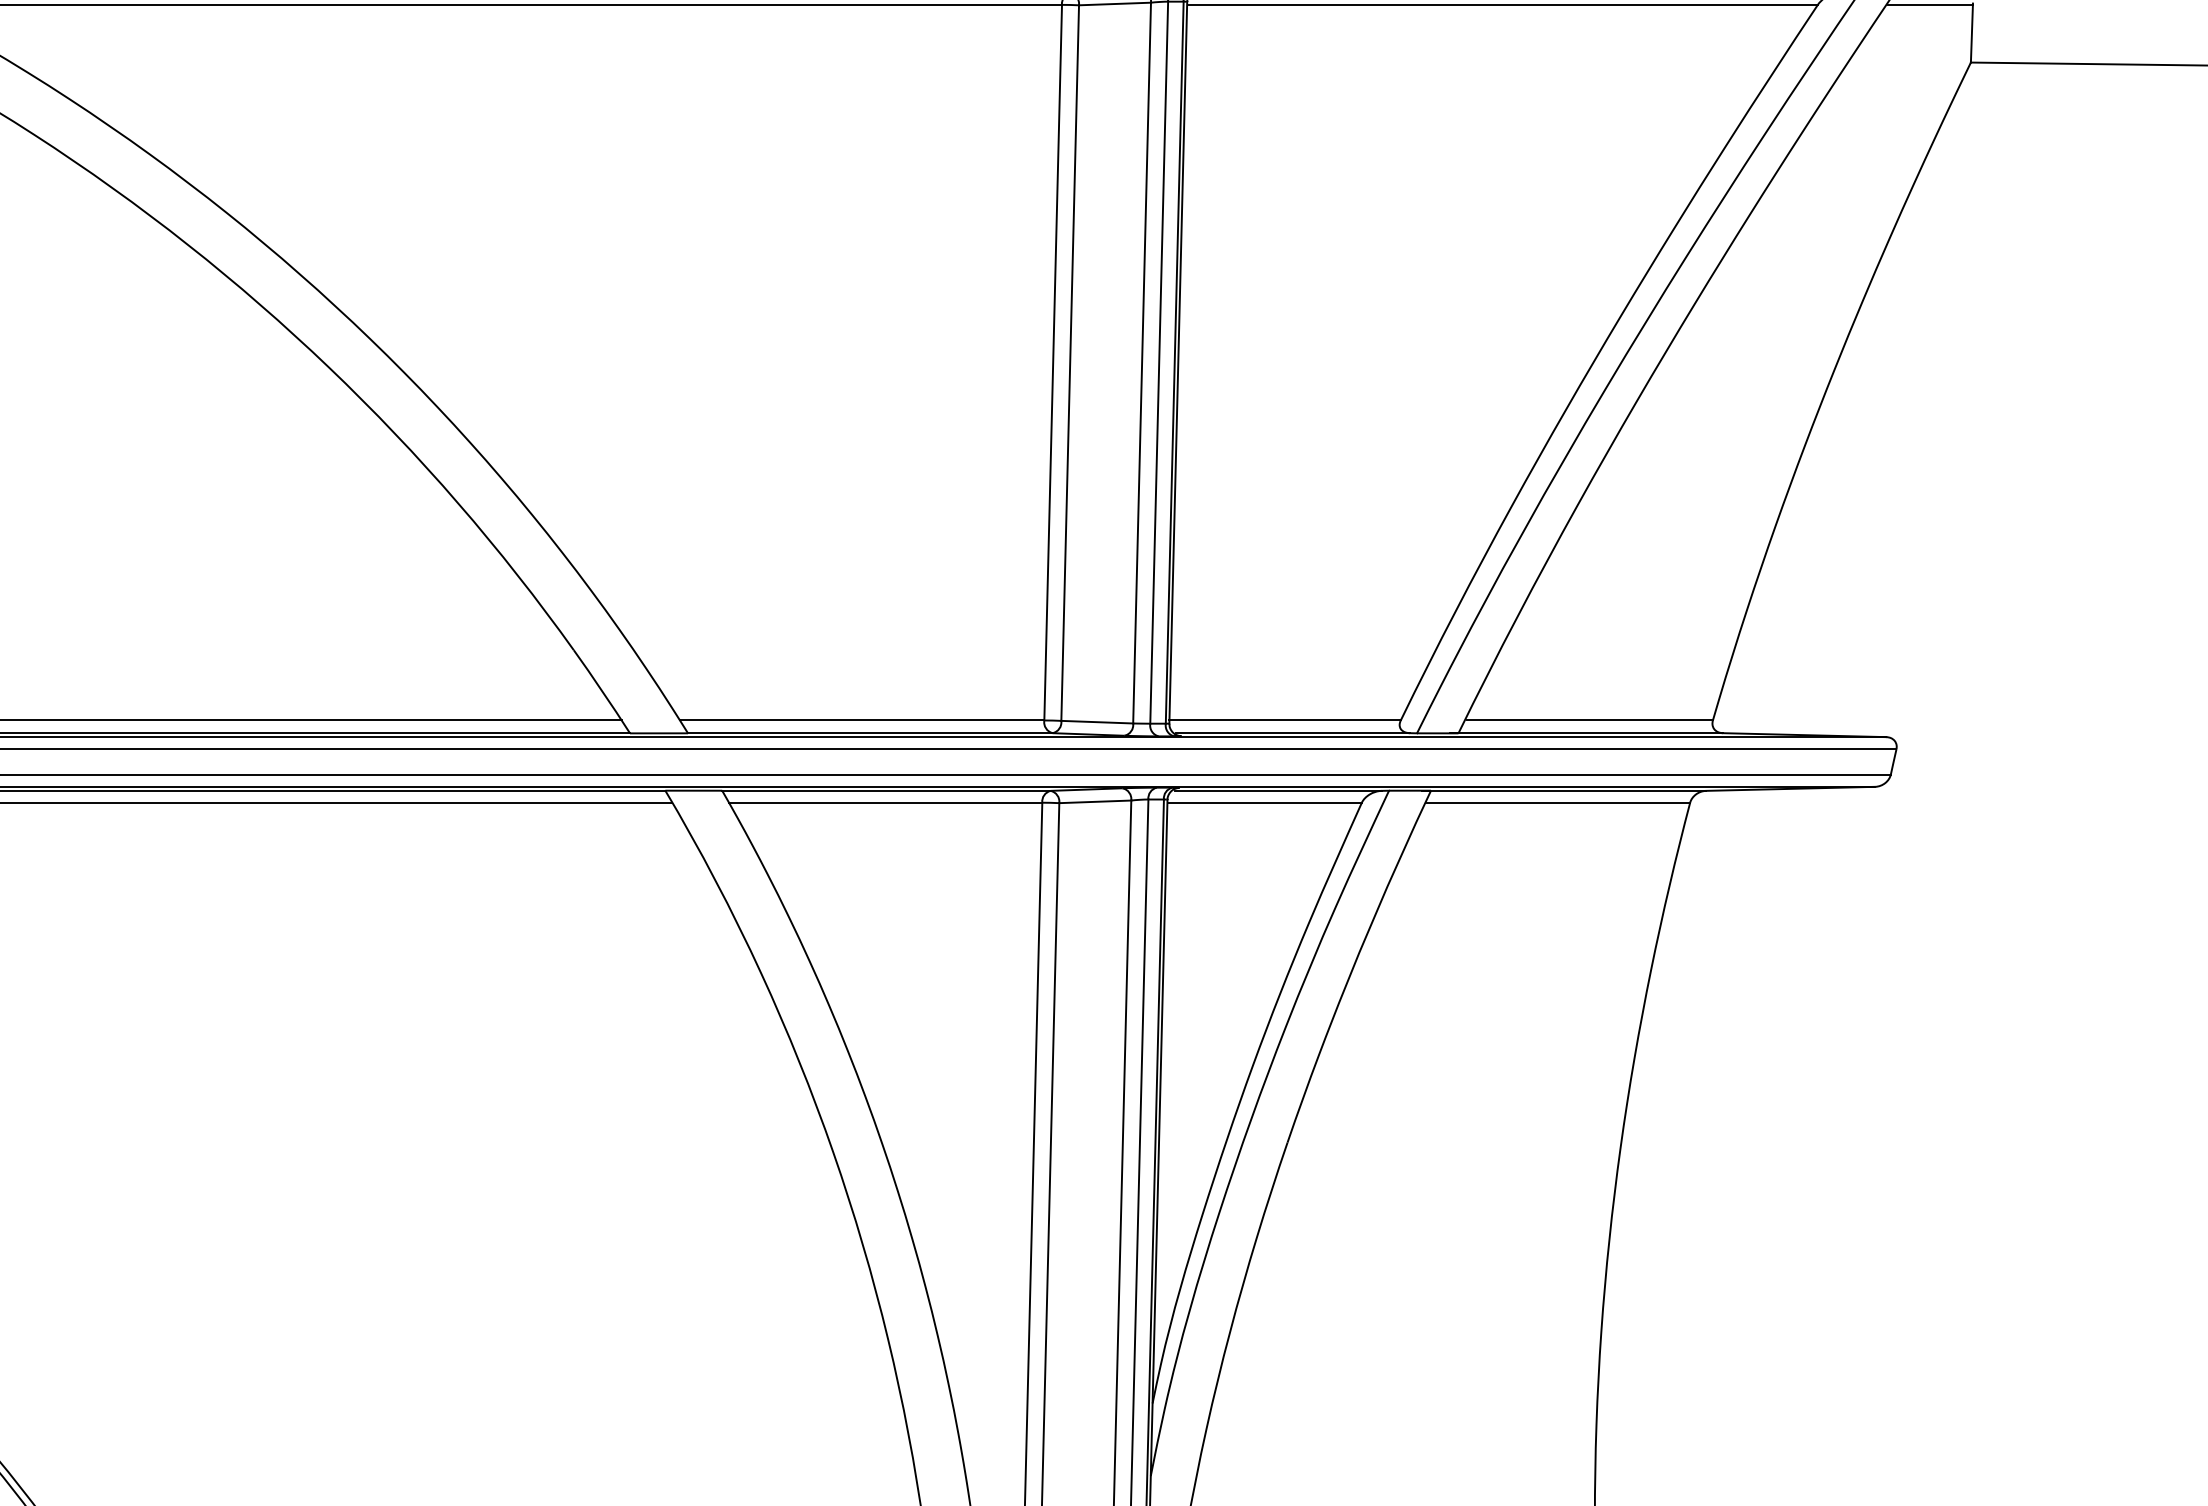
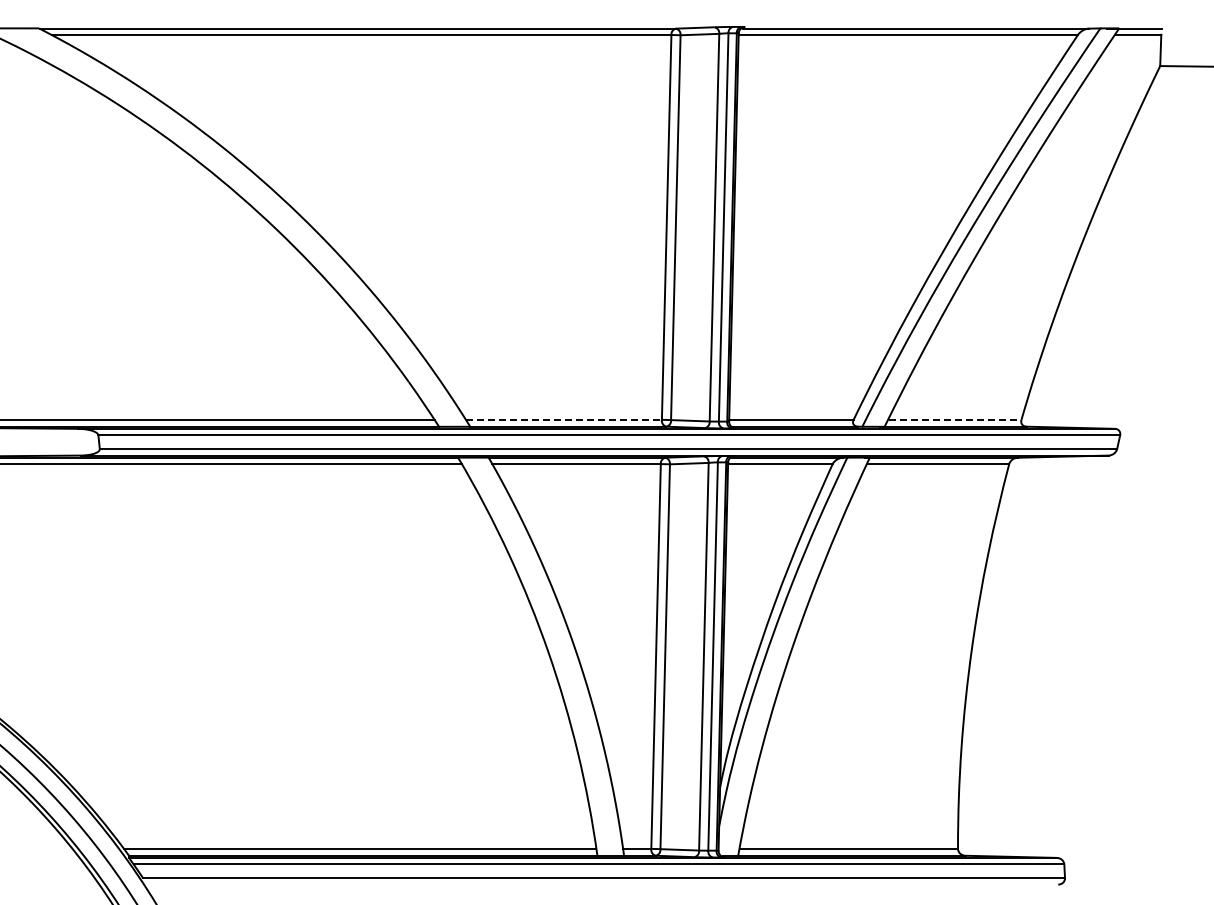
line: (861, 719) -> (563, 419), solid -> dashed
line: (1590, 719) -> (955, 419), solid -> dashed

